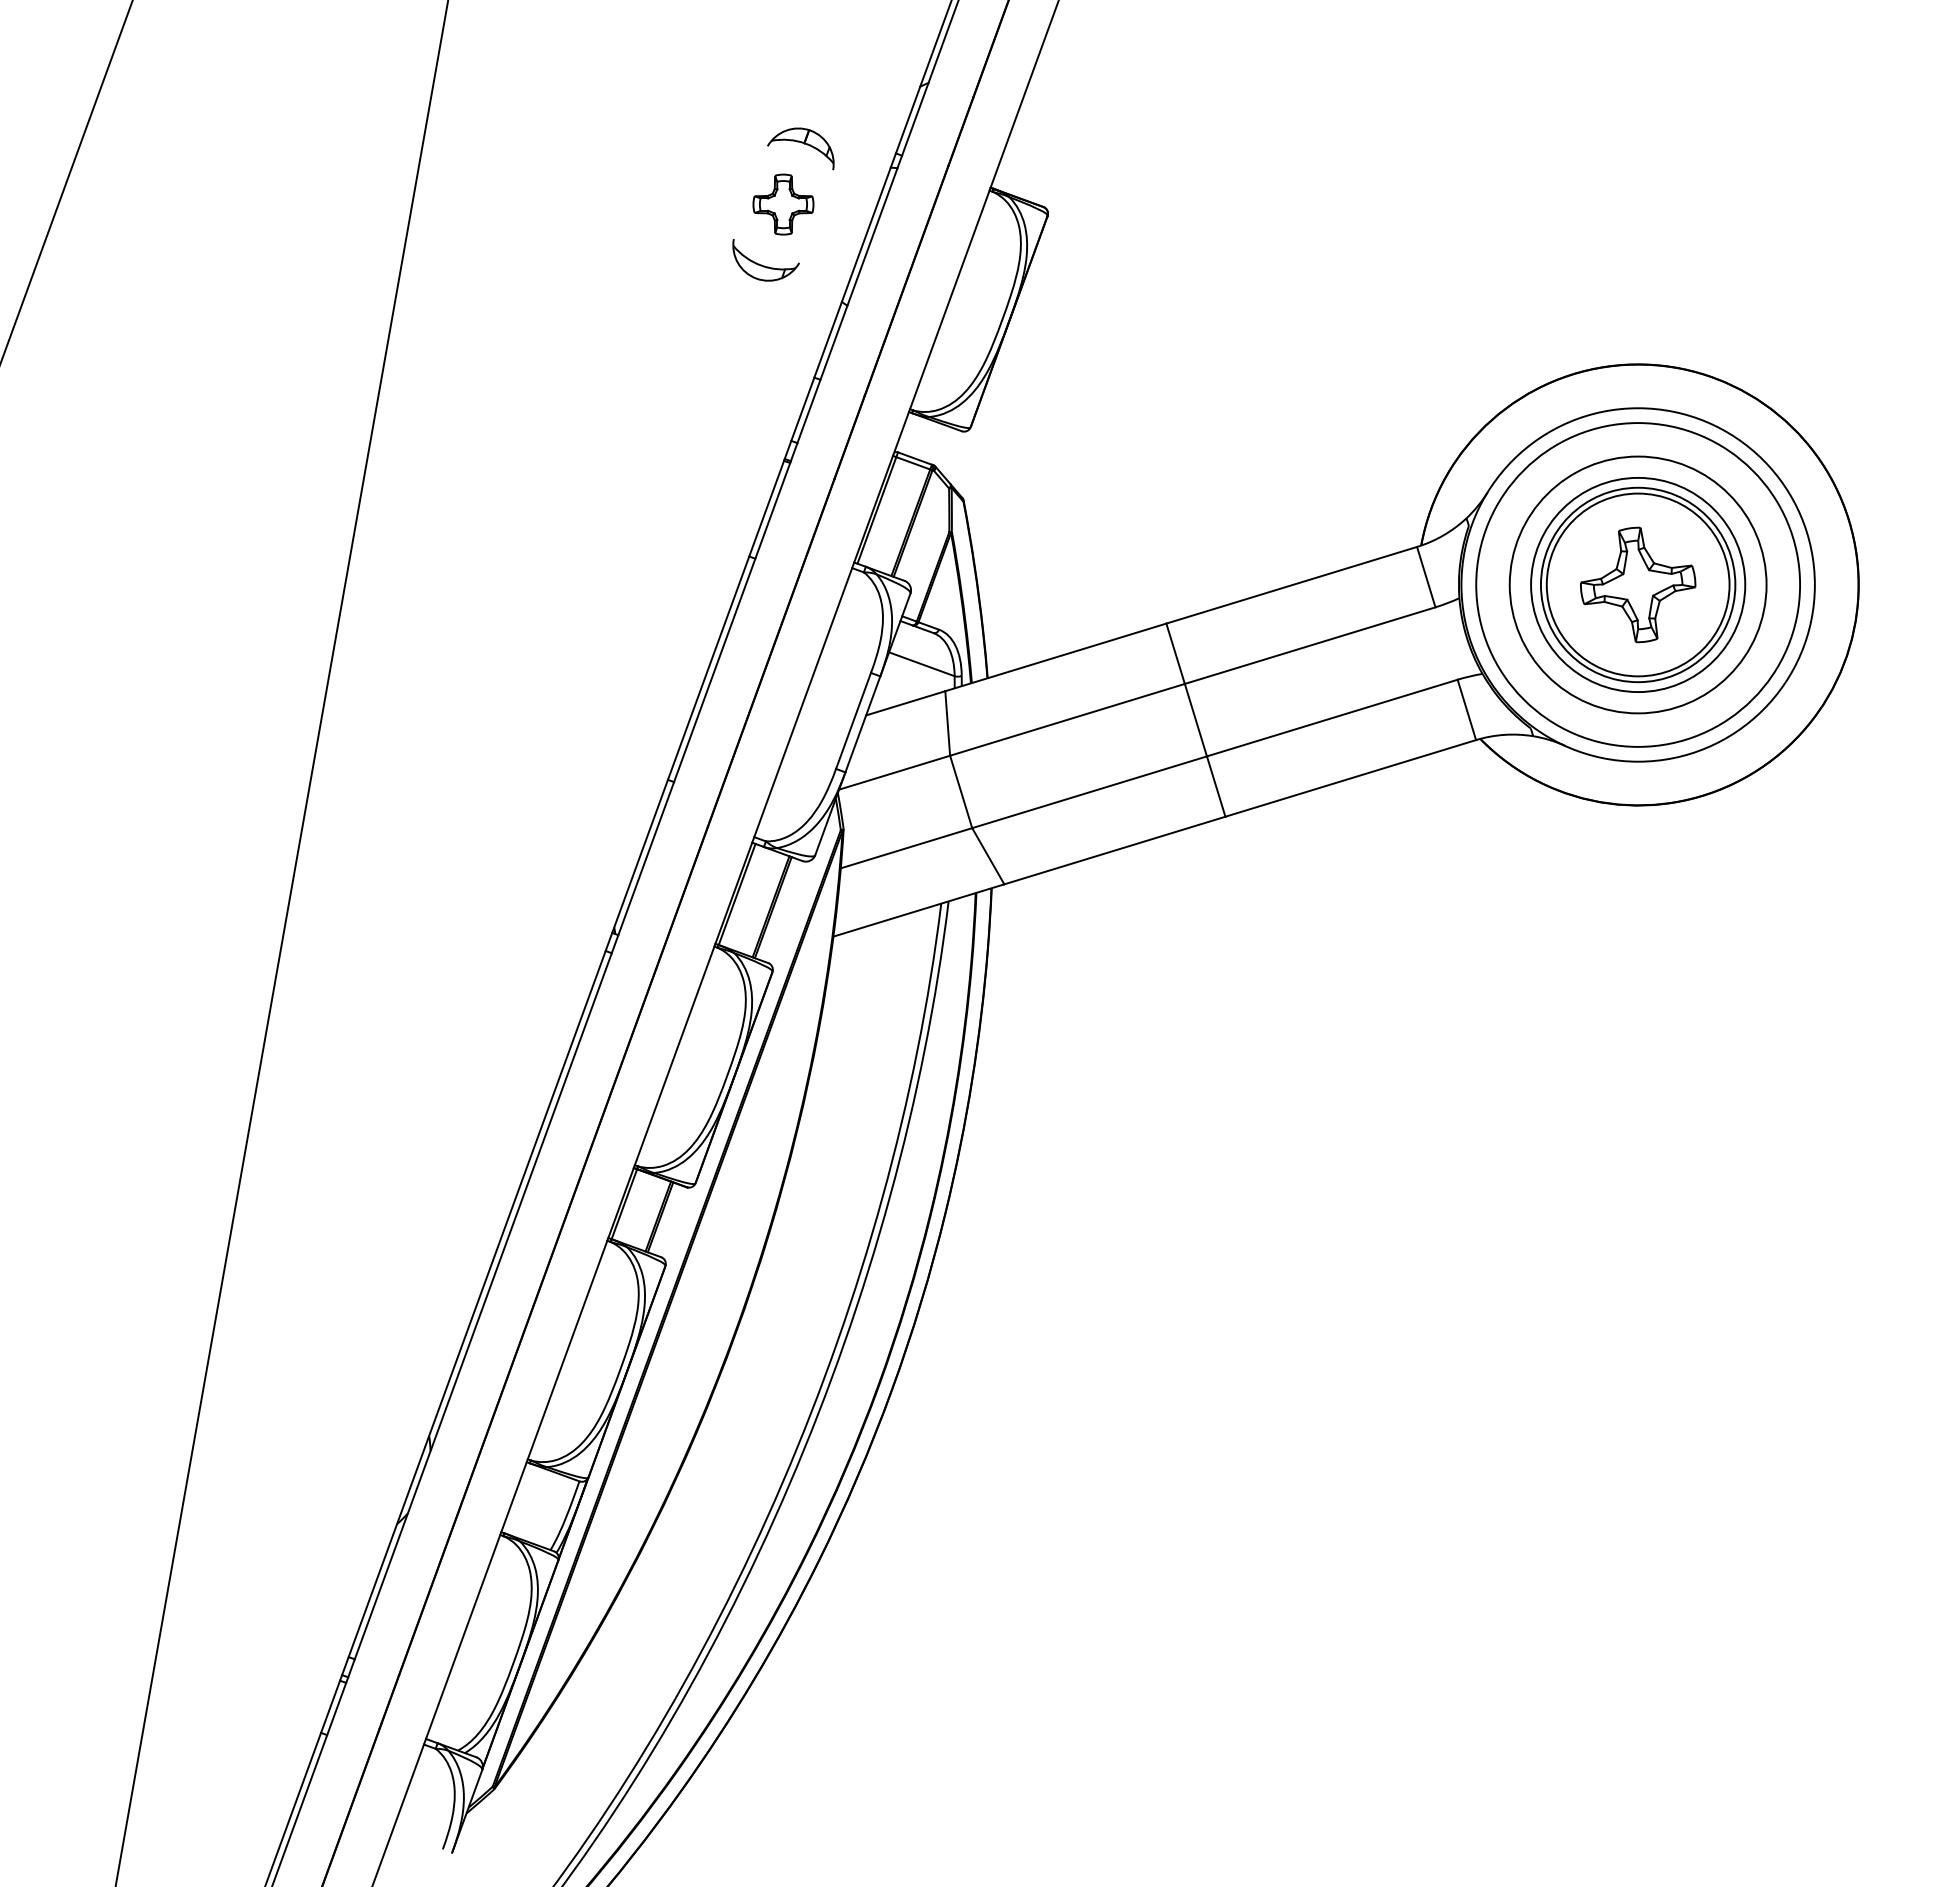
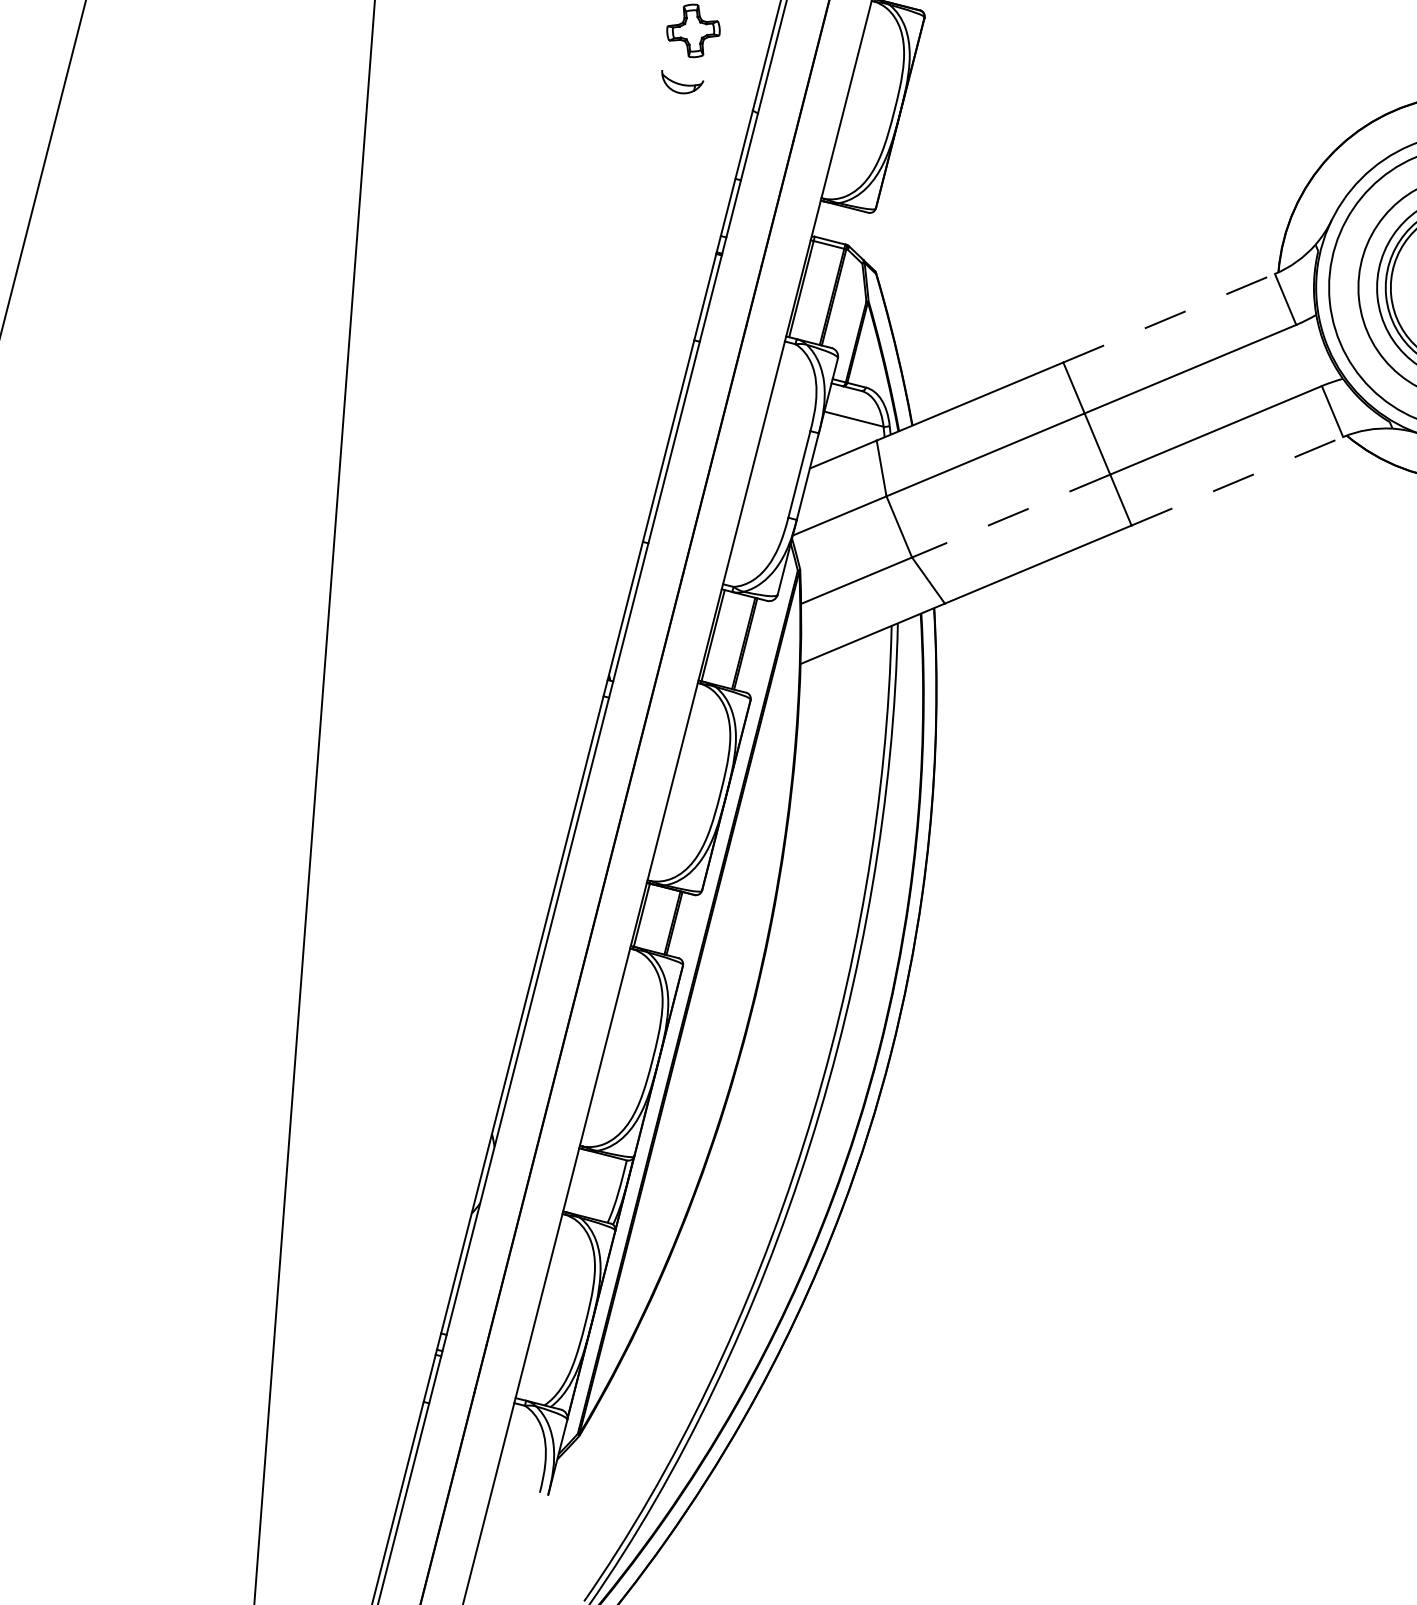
part: (765, 260) -> (682, 81), size x0.7
line: (1292, 585) -> (1169, 318), solid -> dashed
line: (1351, 778) -> (1238, 481), solid -> dashed
line: (1089, 792) -> (1011, 516), solid -> dashed

